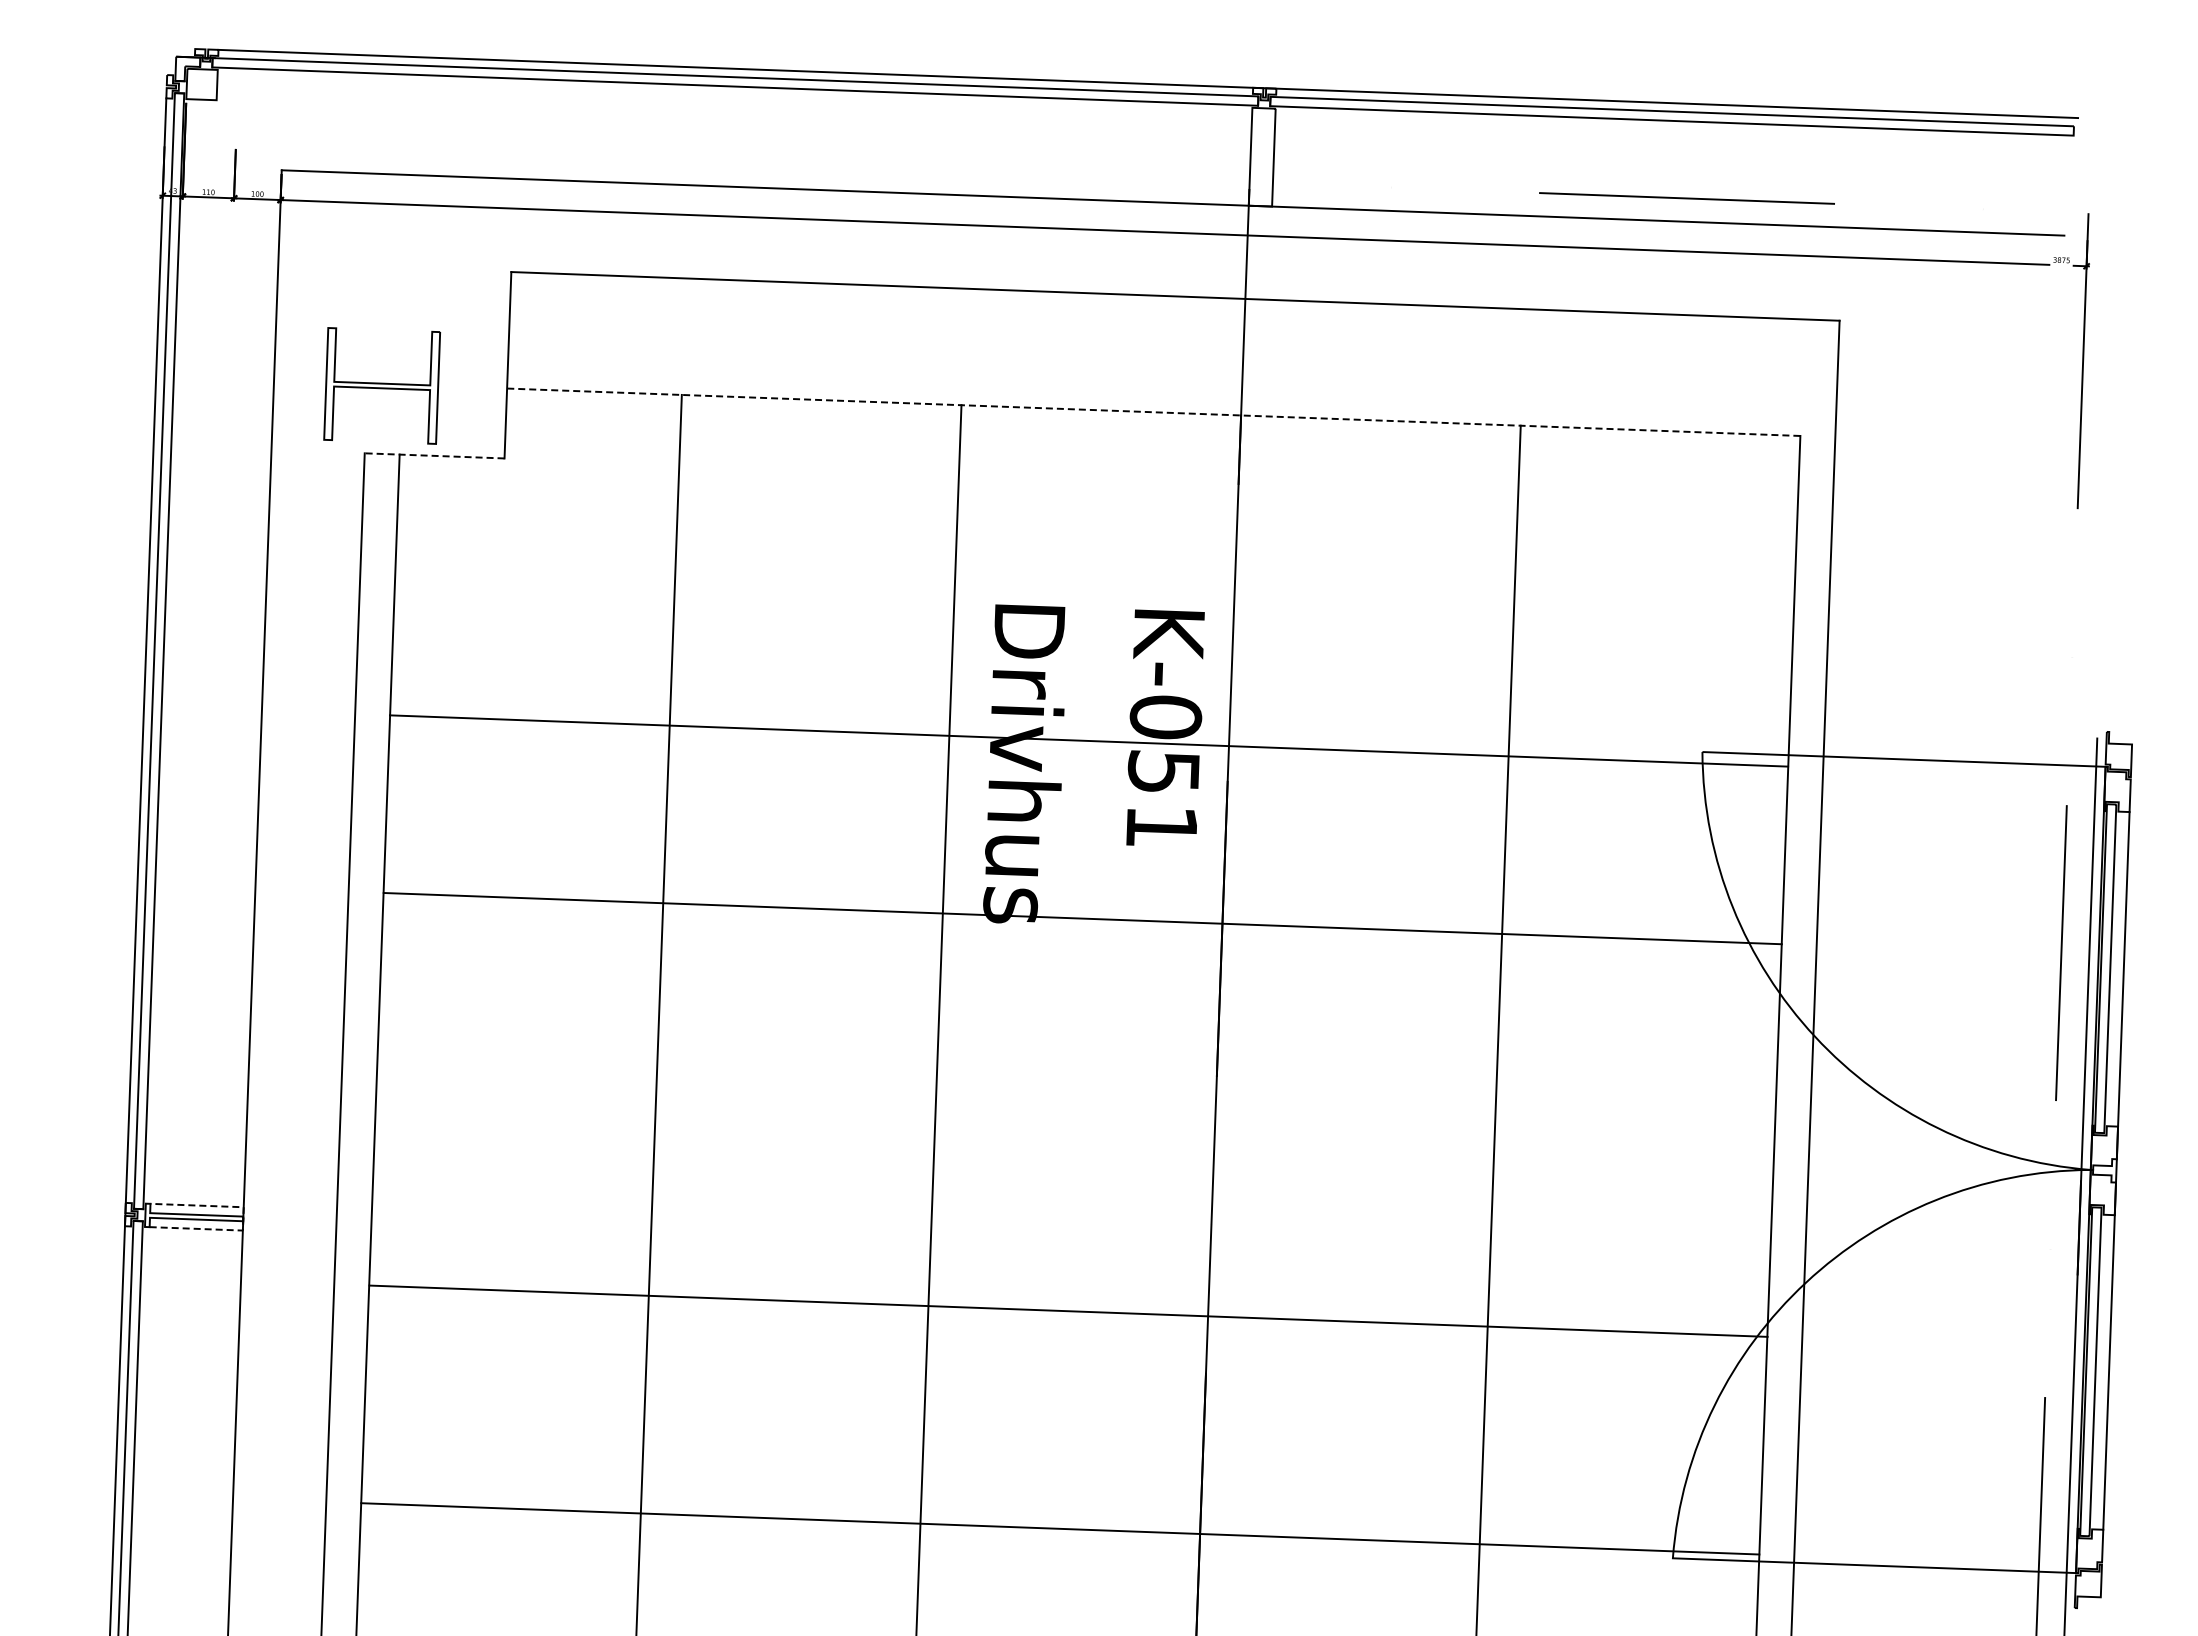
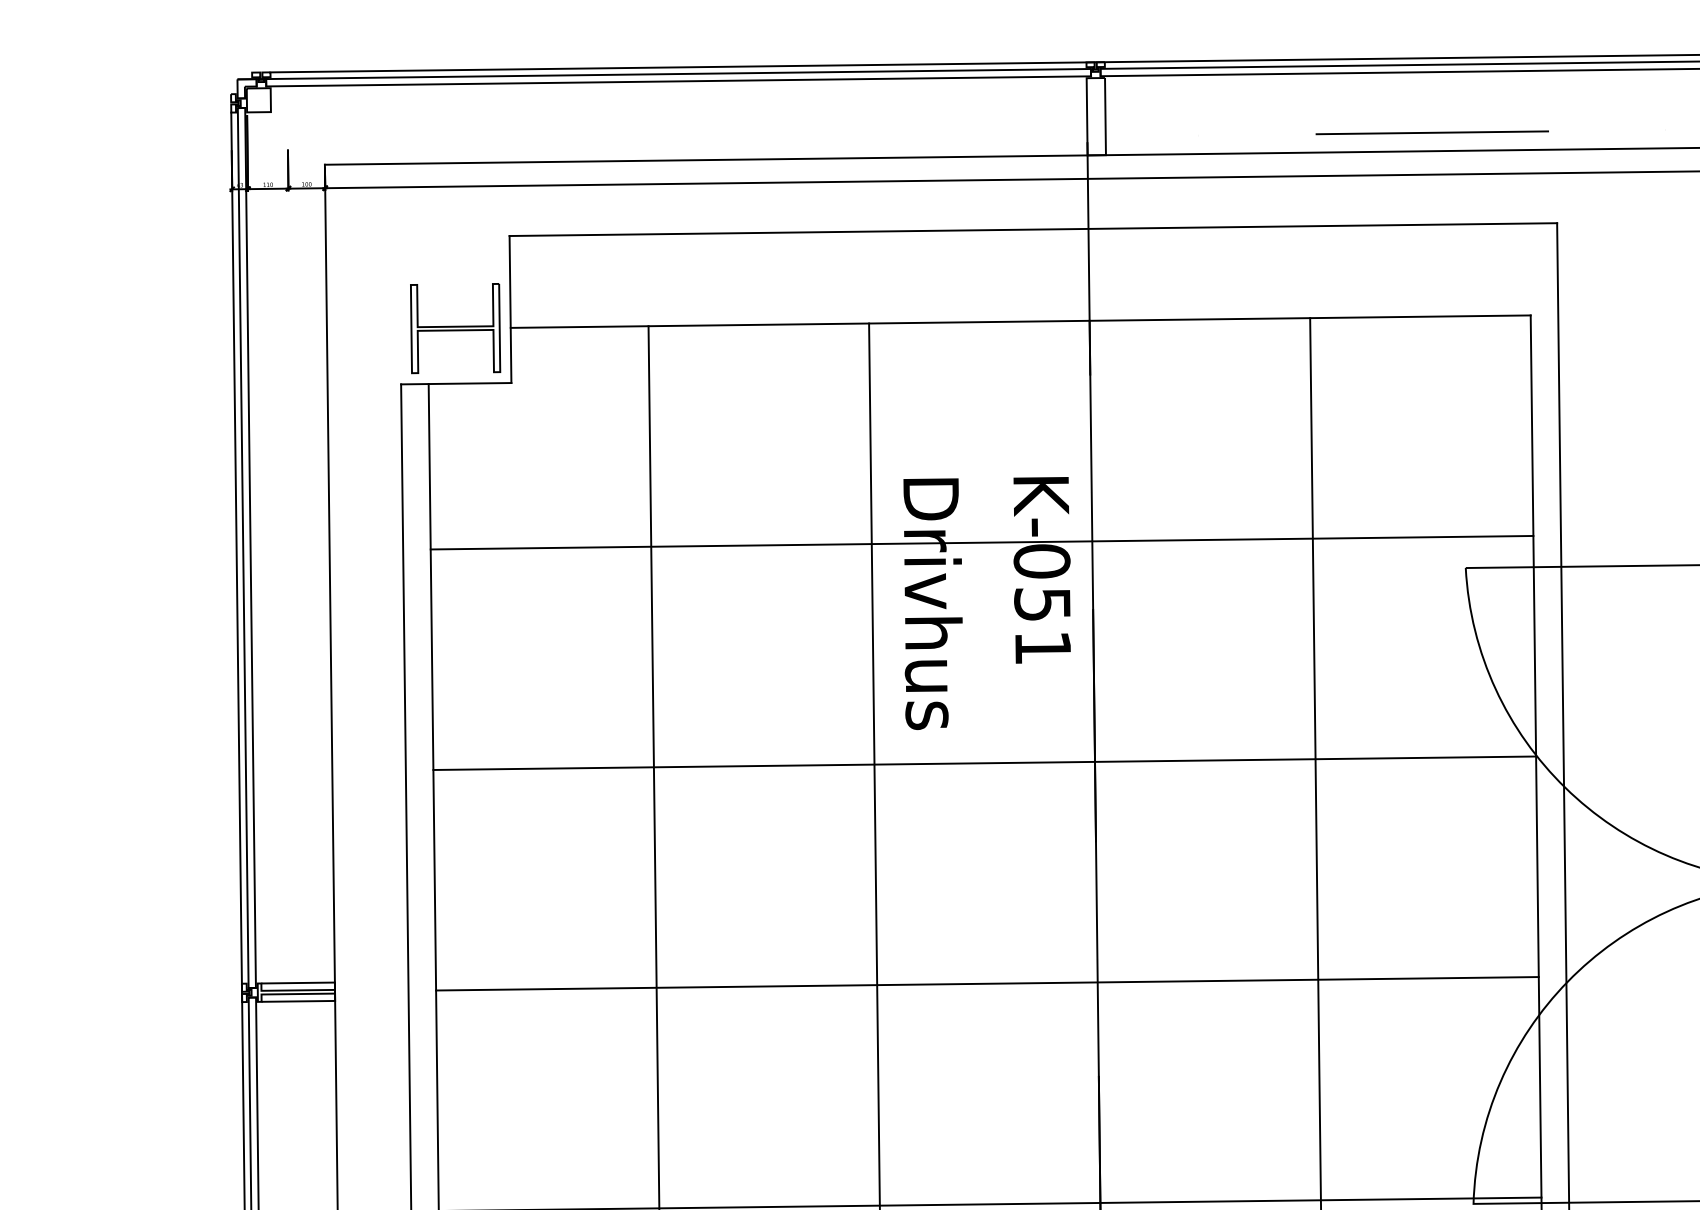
part: (381, 385) -> (455, 328), moved
line: (1153, 412) -> (1020, 321), dashed -> solid
line: (434, 455) -> (456, 383), dashed -> solid
line: (1088, 740) -> (981, 542), moved
line: (1082, 918) -> (984, 763), moved
line: (243, 1218) -> (335, 991), dashed -> solid
line: (1068, 1310) -> (987, 983), moved

